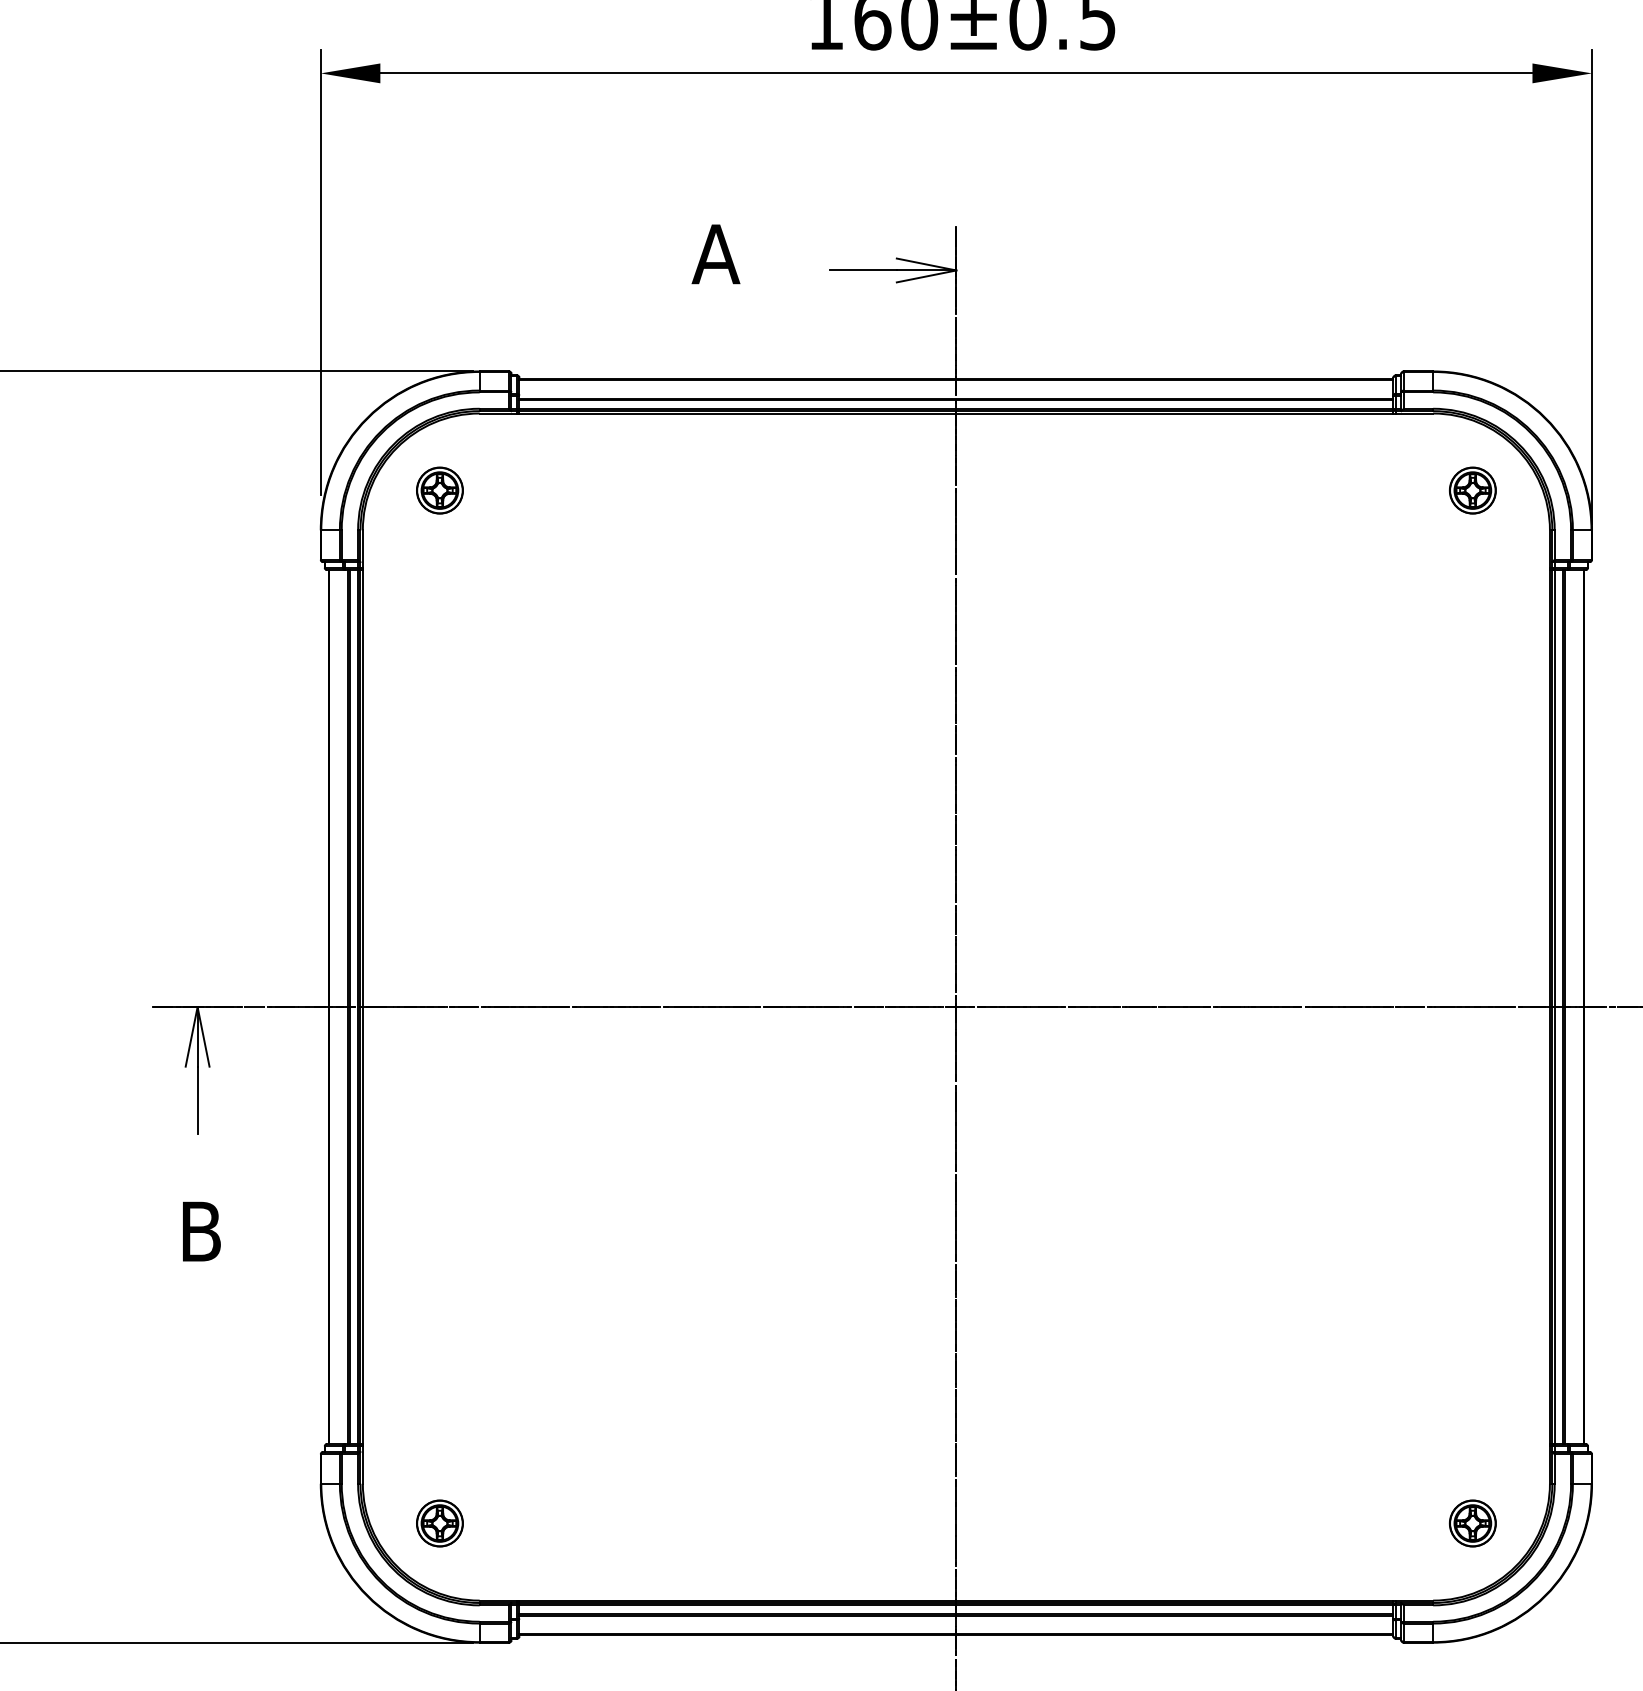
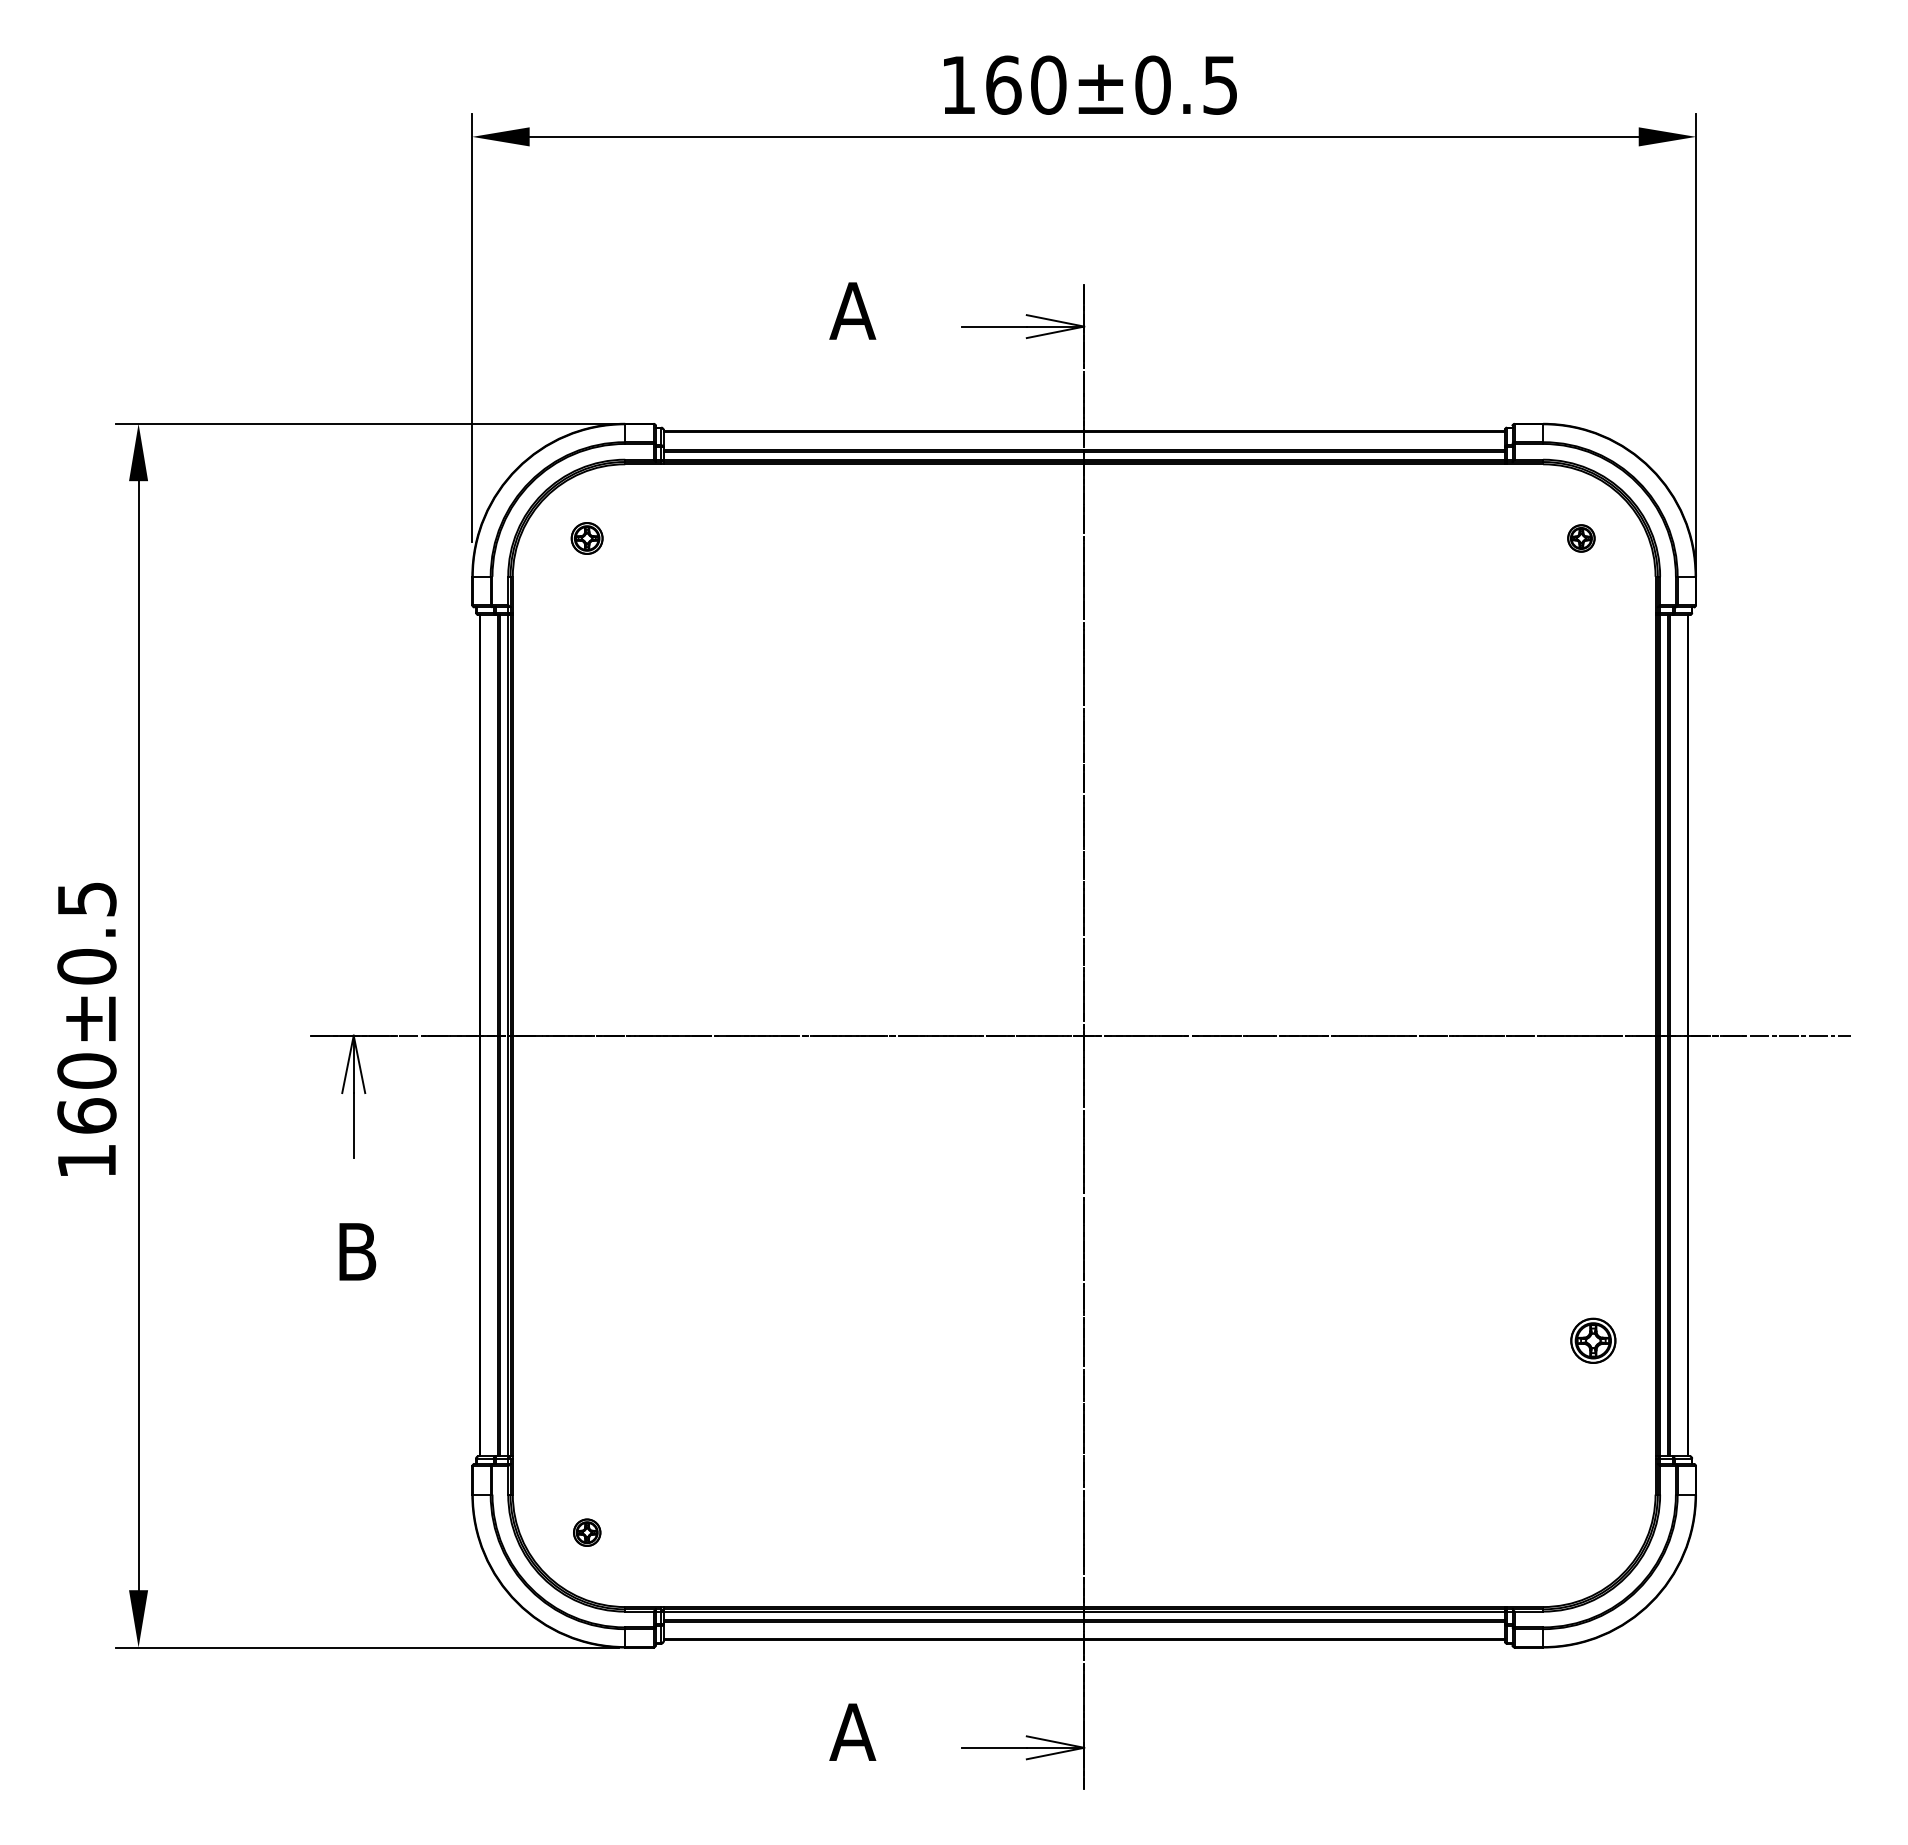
part: (440, 490) -> (587, 538), size x0.7
part: (1473, 490) -> (1581, 538), size x0.6
part: (440, 1523) -> (587, 1532), size x0.6
part: (1473, 1523) -> (1593, 1340), moved

